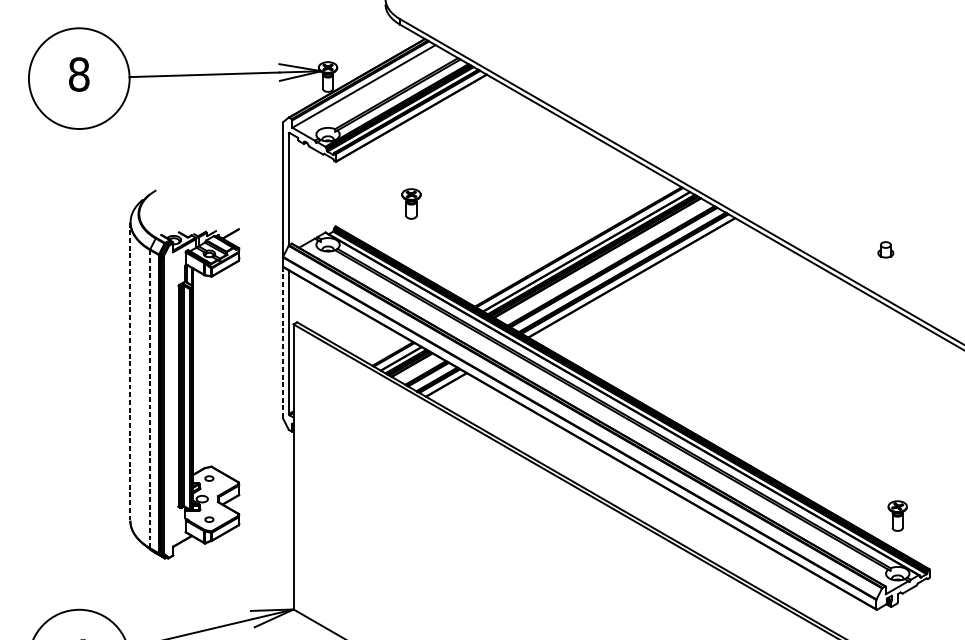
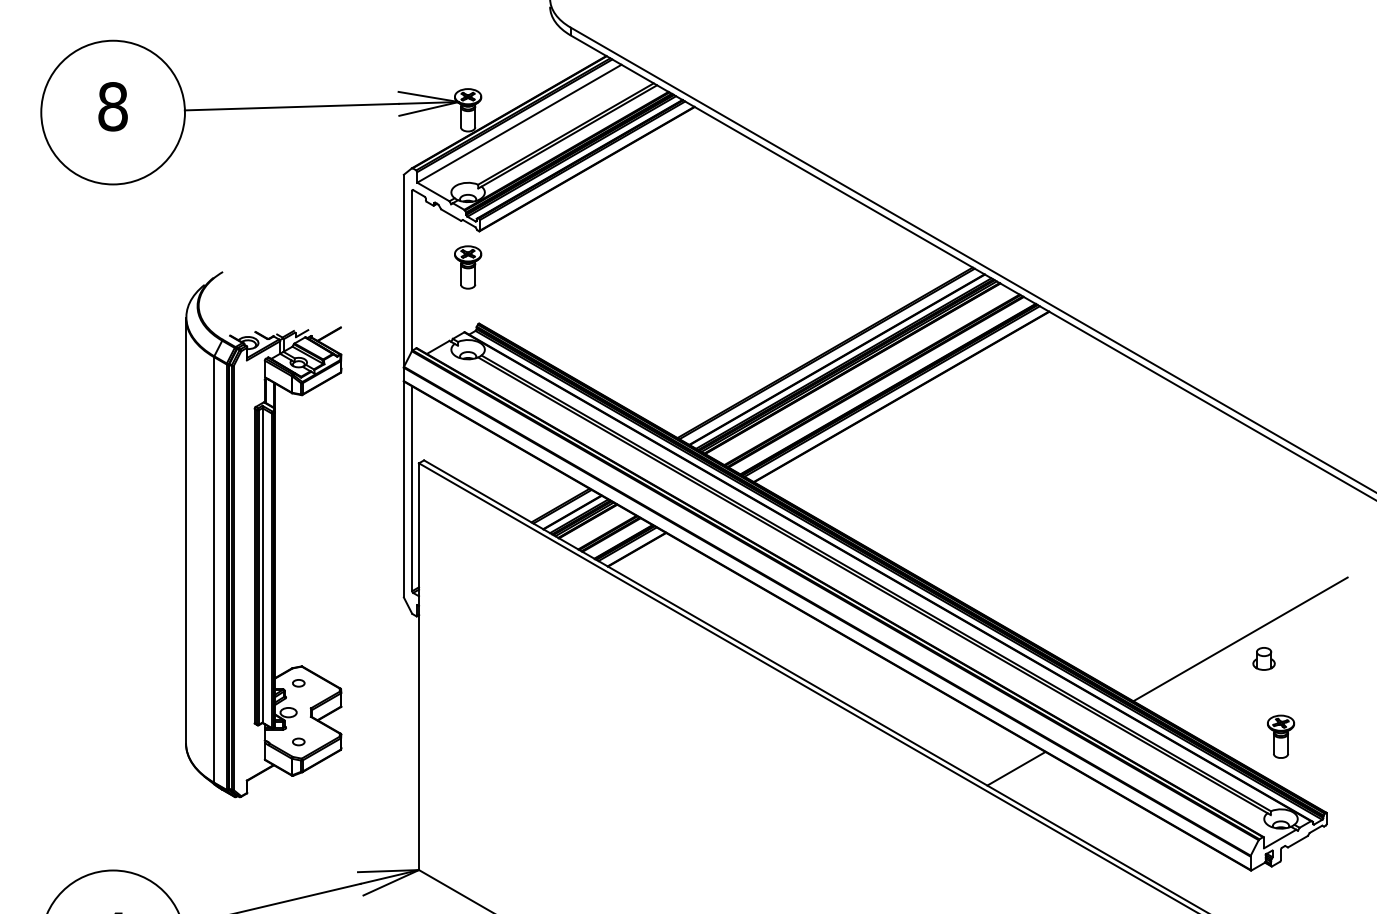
part: (411, 204) -> (468, 267), moved
part: (885, 249) -> (1263, 658), moved
line: (282, 342) -> (403, 488), dashed -> solid
line: (130, 371) -> (186, 530), dashed -> solid
line: (150, 398) -> (214, 569), dashed -> solid
line: (869, 447) -> (1240, 639), added
line: (712, 538) -> (1016, 768), added

